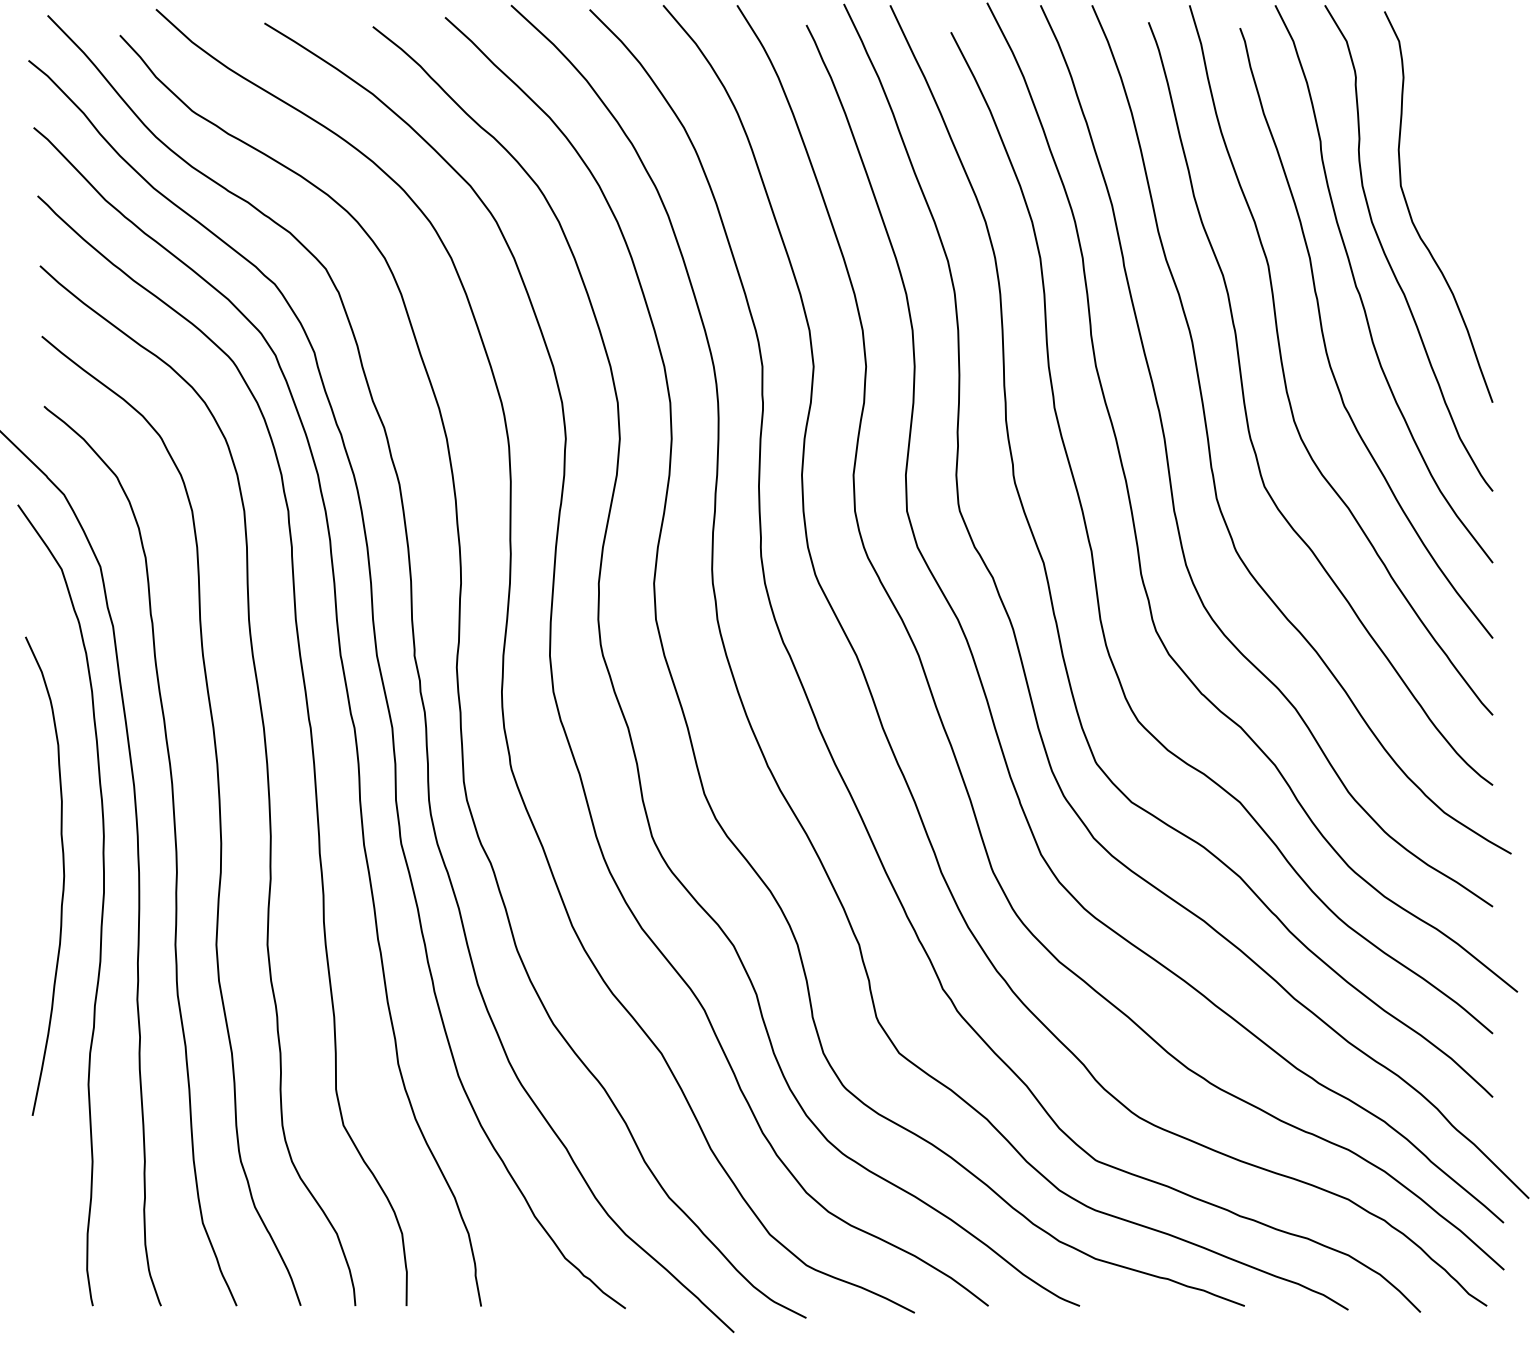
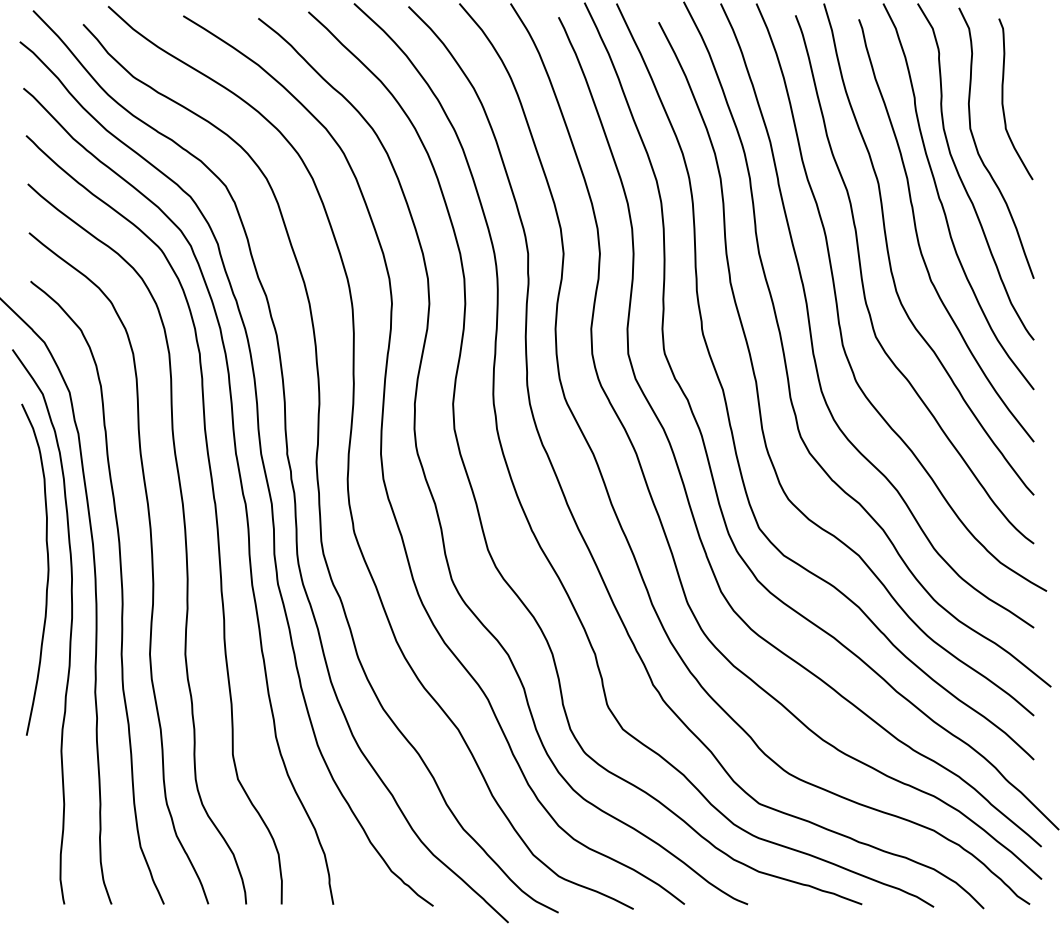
curve: (1448, 143) -> (1003, 99), added
curve: (62, 875) -> (47, 569), moved

